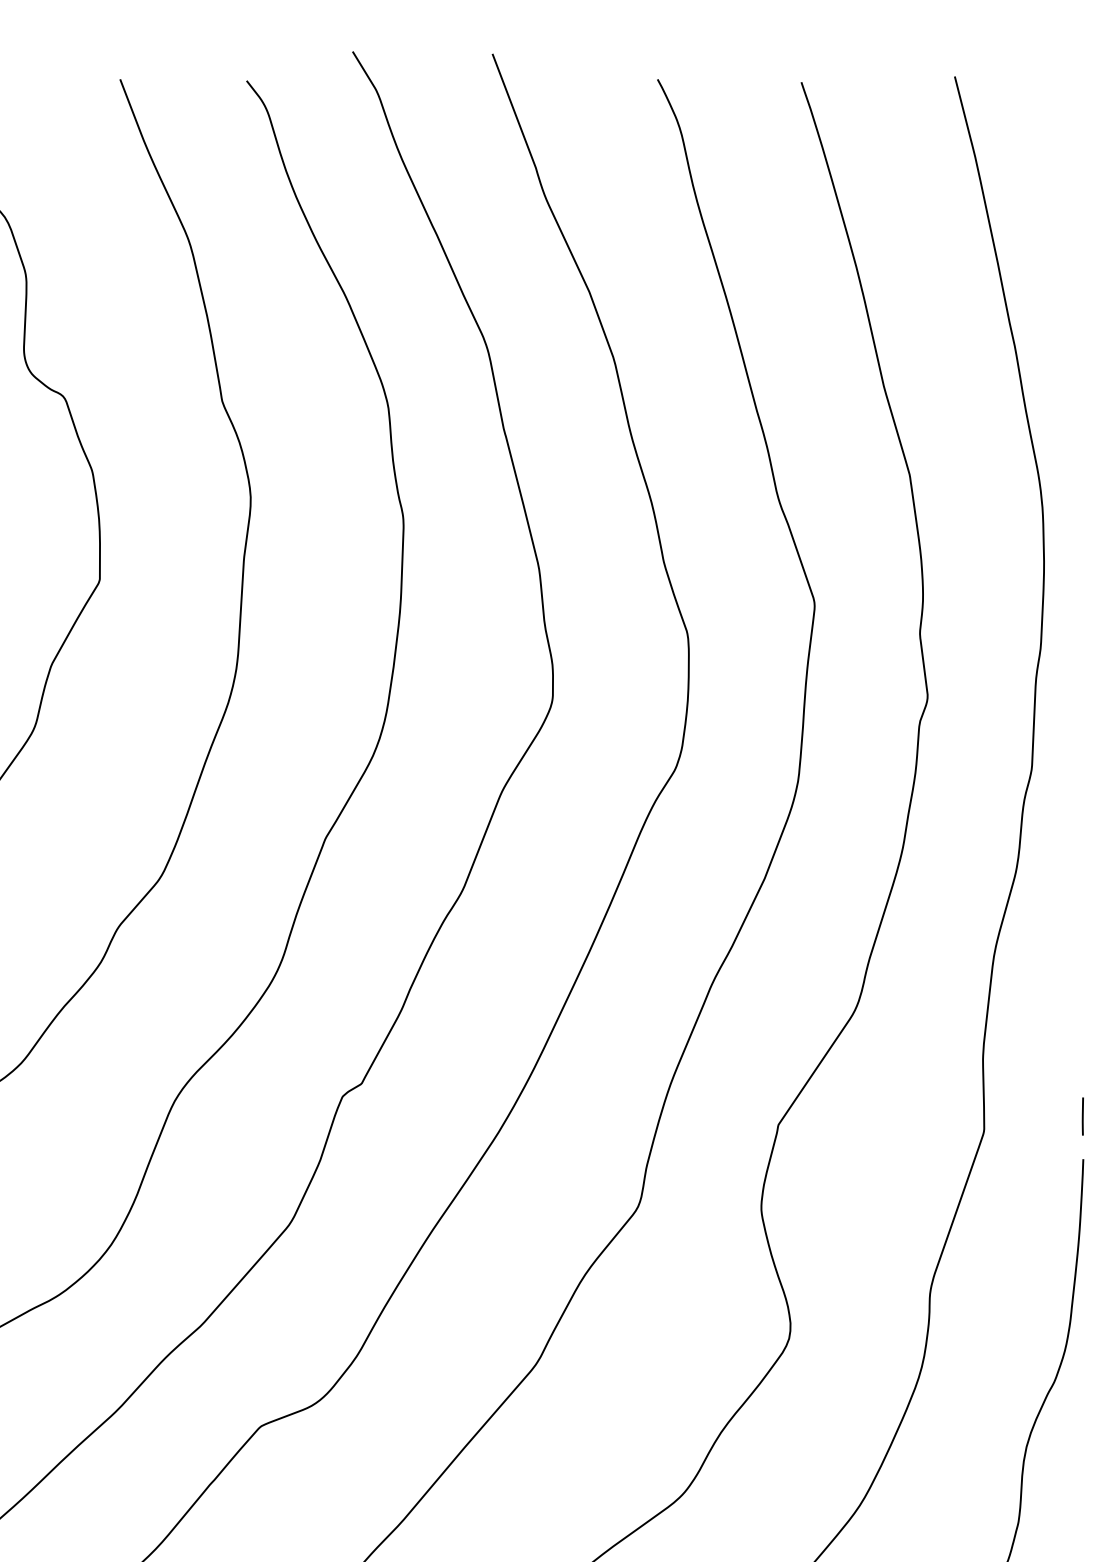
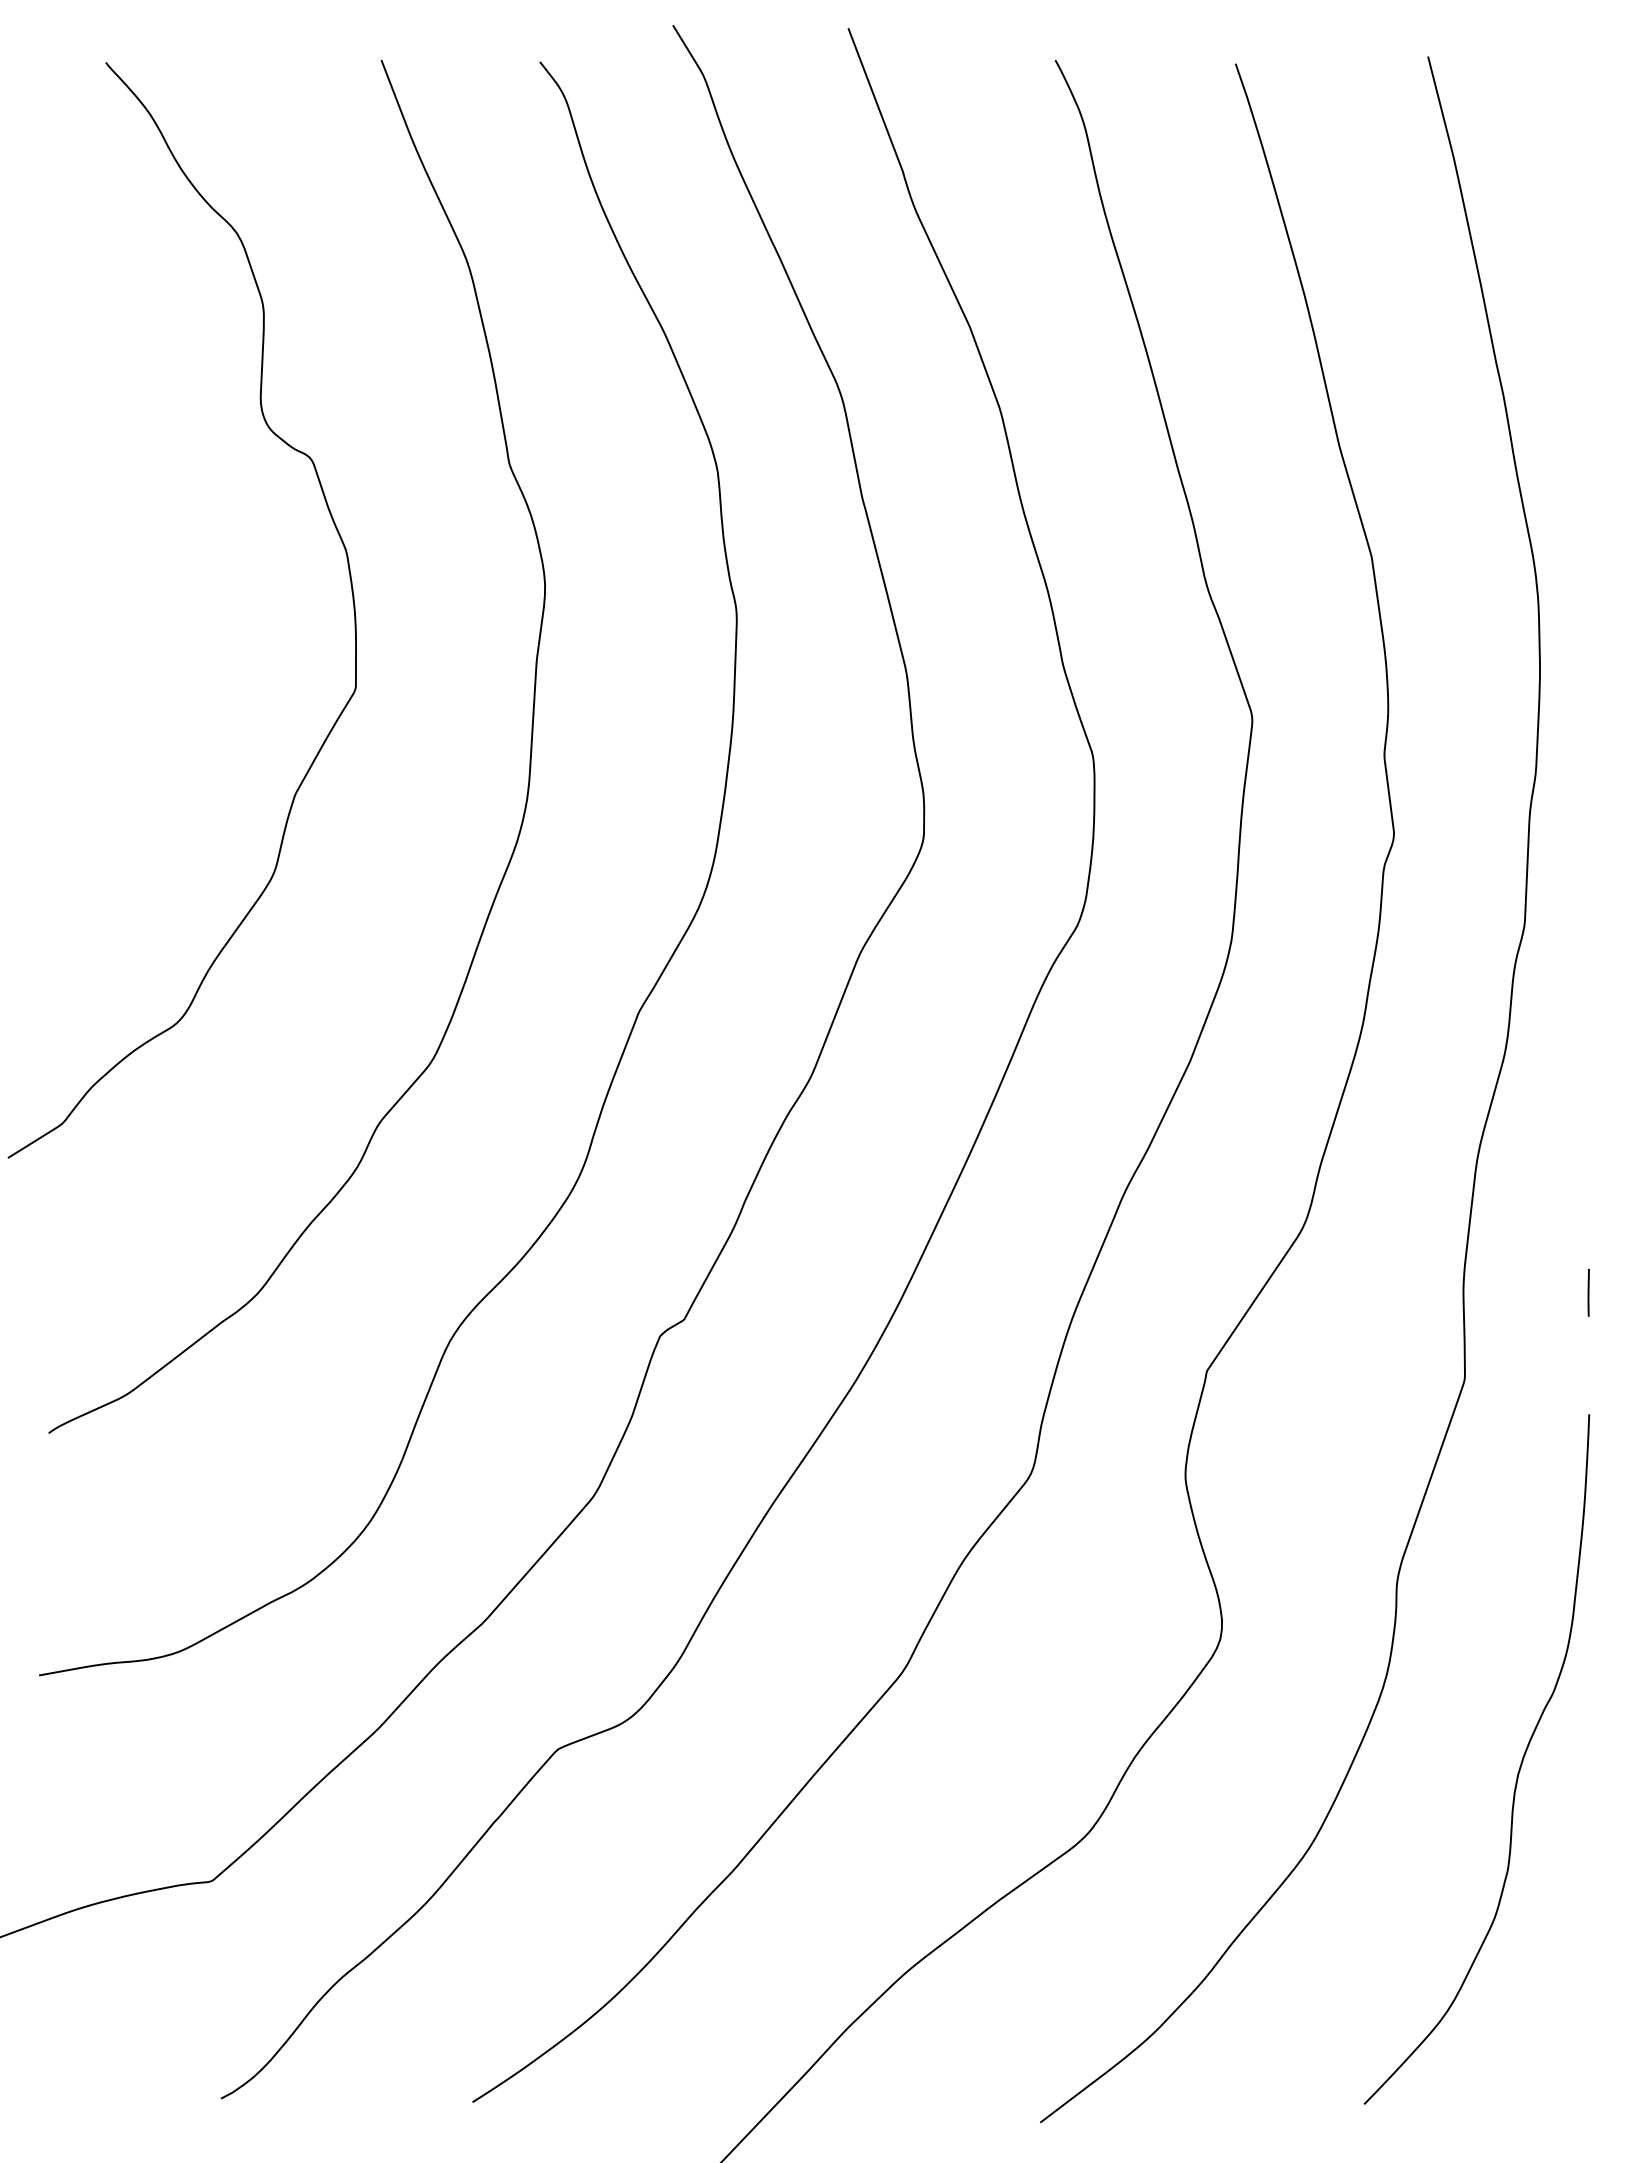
line: (1082, 1116) -> (1588, 1292), moved

